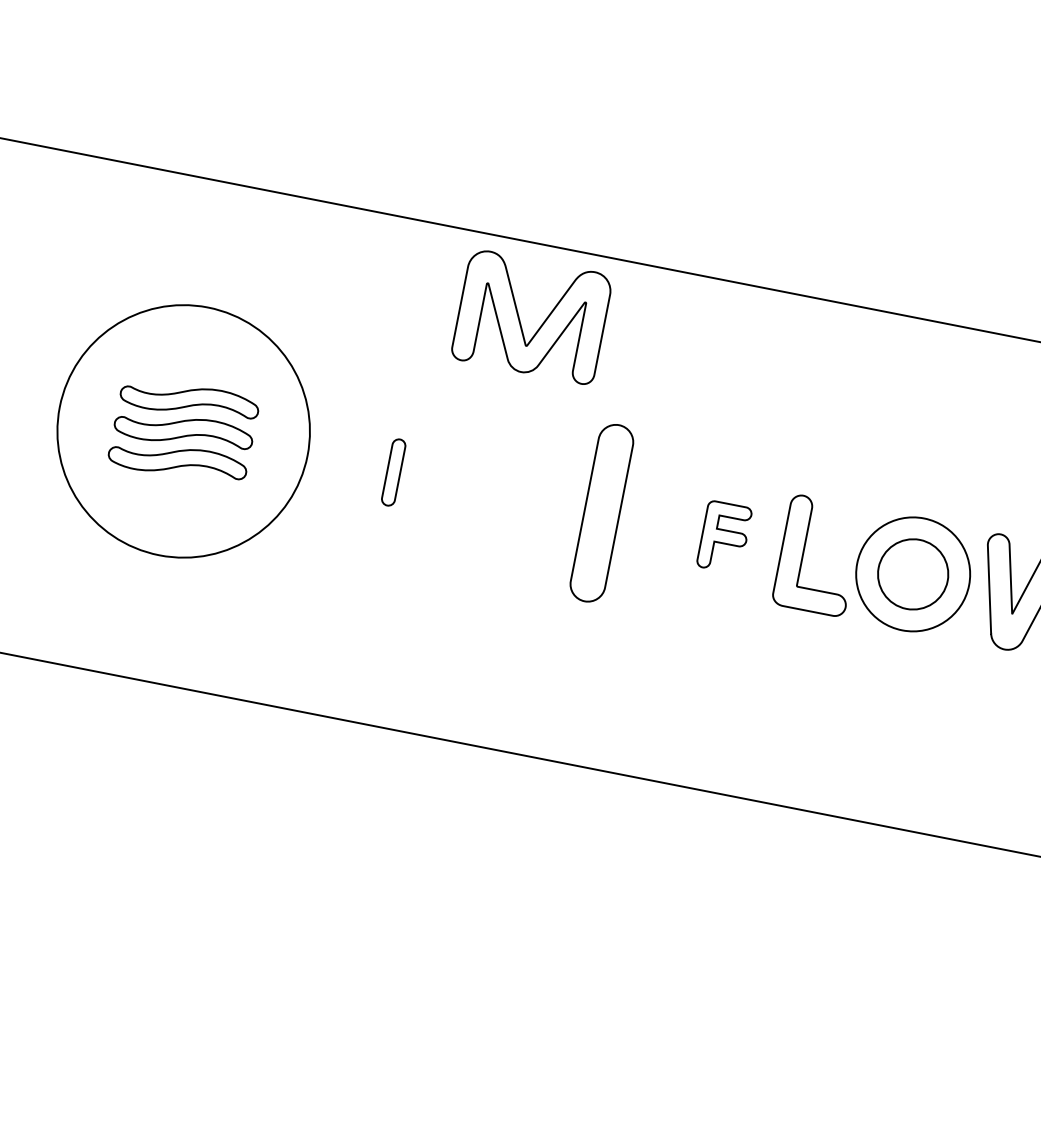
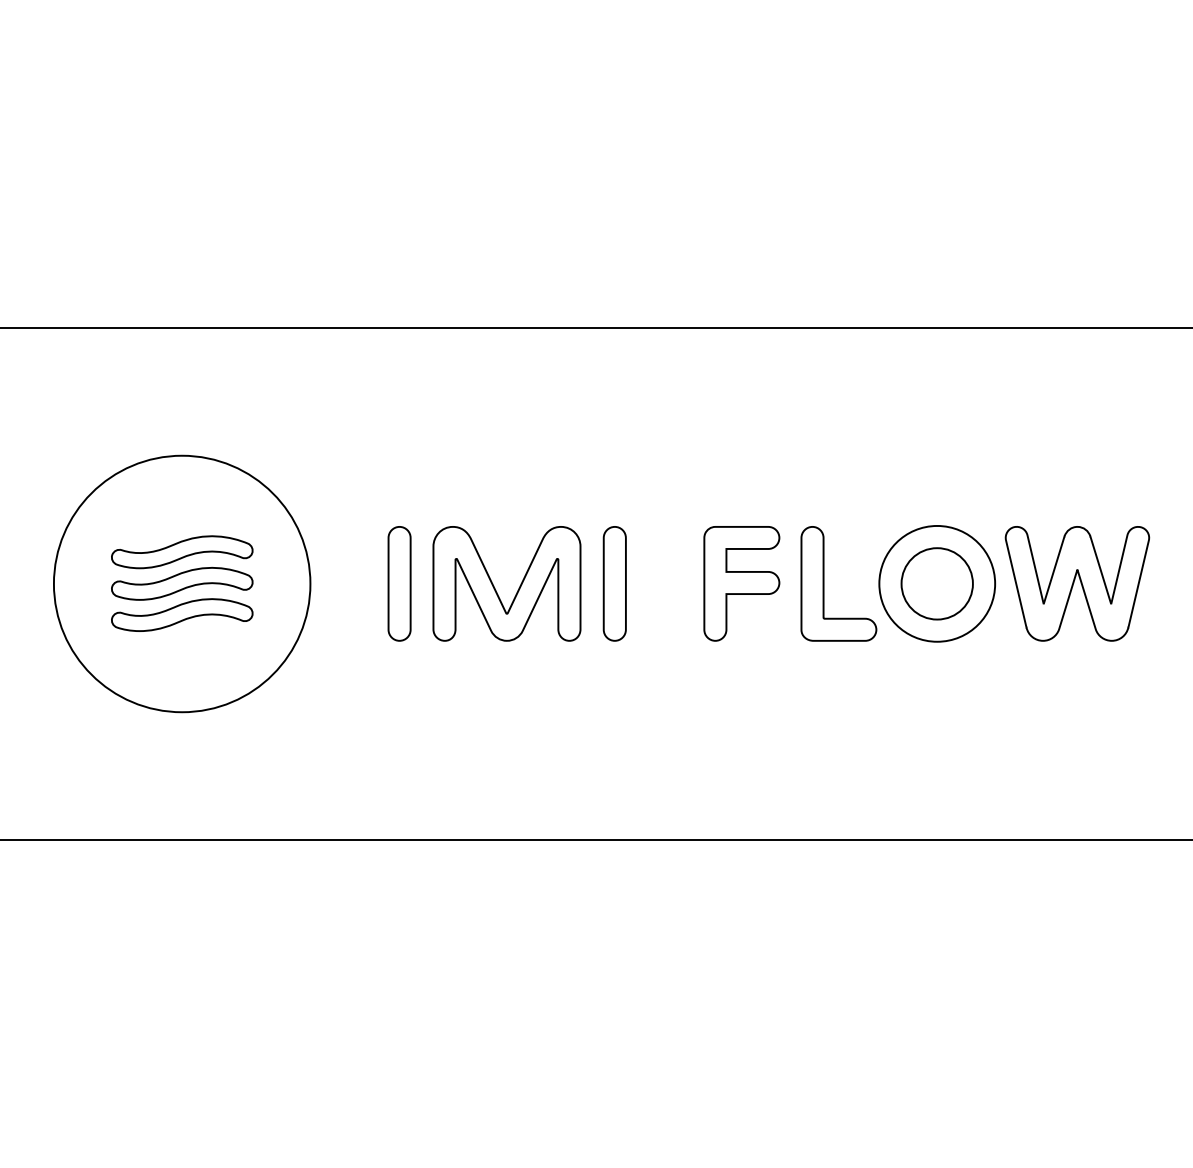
part: (520, 319) -> (495, 588), moved
part: (393, 472) -> (399, 583), size x1.67
part: (601, 512) -> (614, 583), size x0.62
part: (724, 536) -> (741, 583), size x1.67

